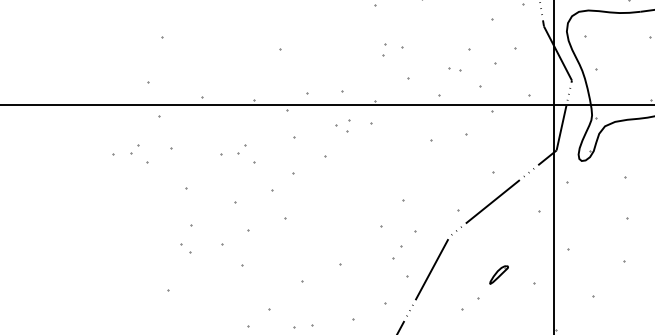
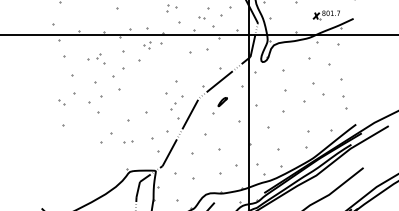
part: (130, 153) -> (44, 58), removed
part: (186, 248) -> (61, 102), moved
part: (492, 281) -> (219, 105), moved

